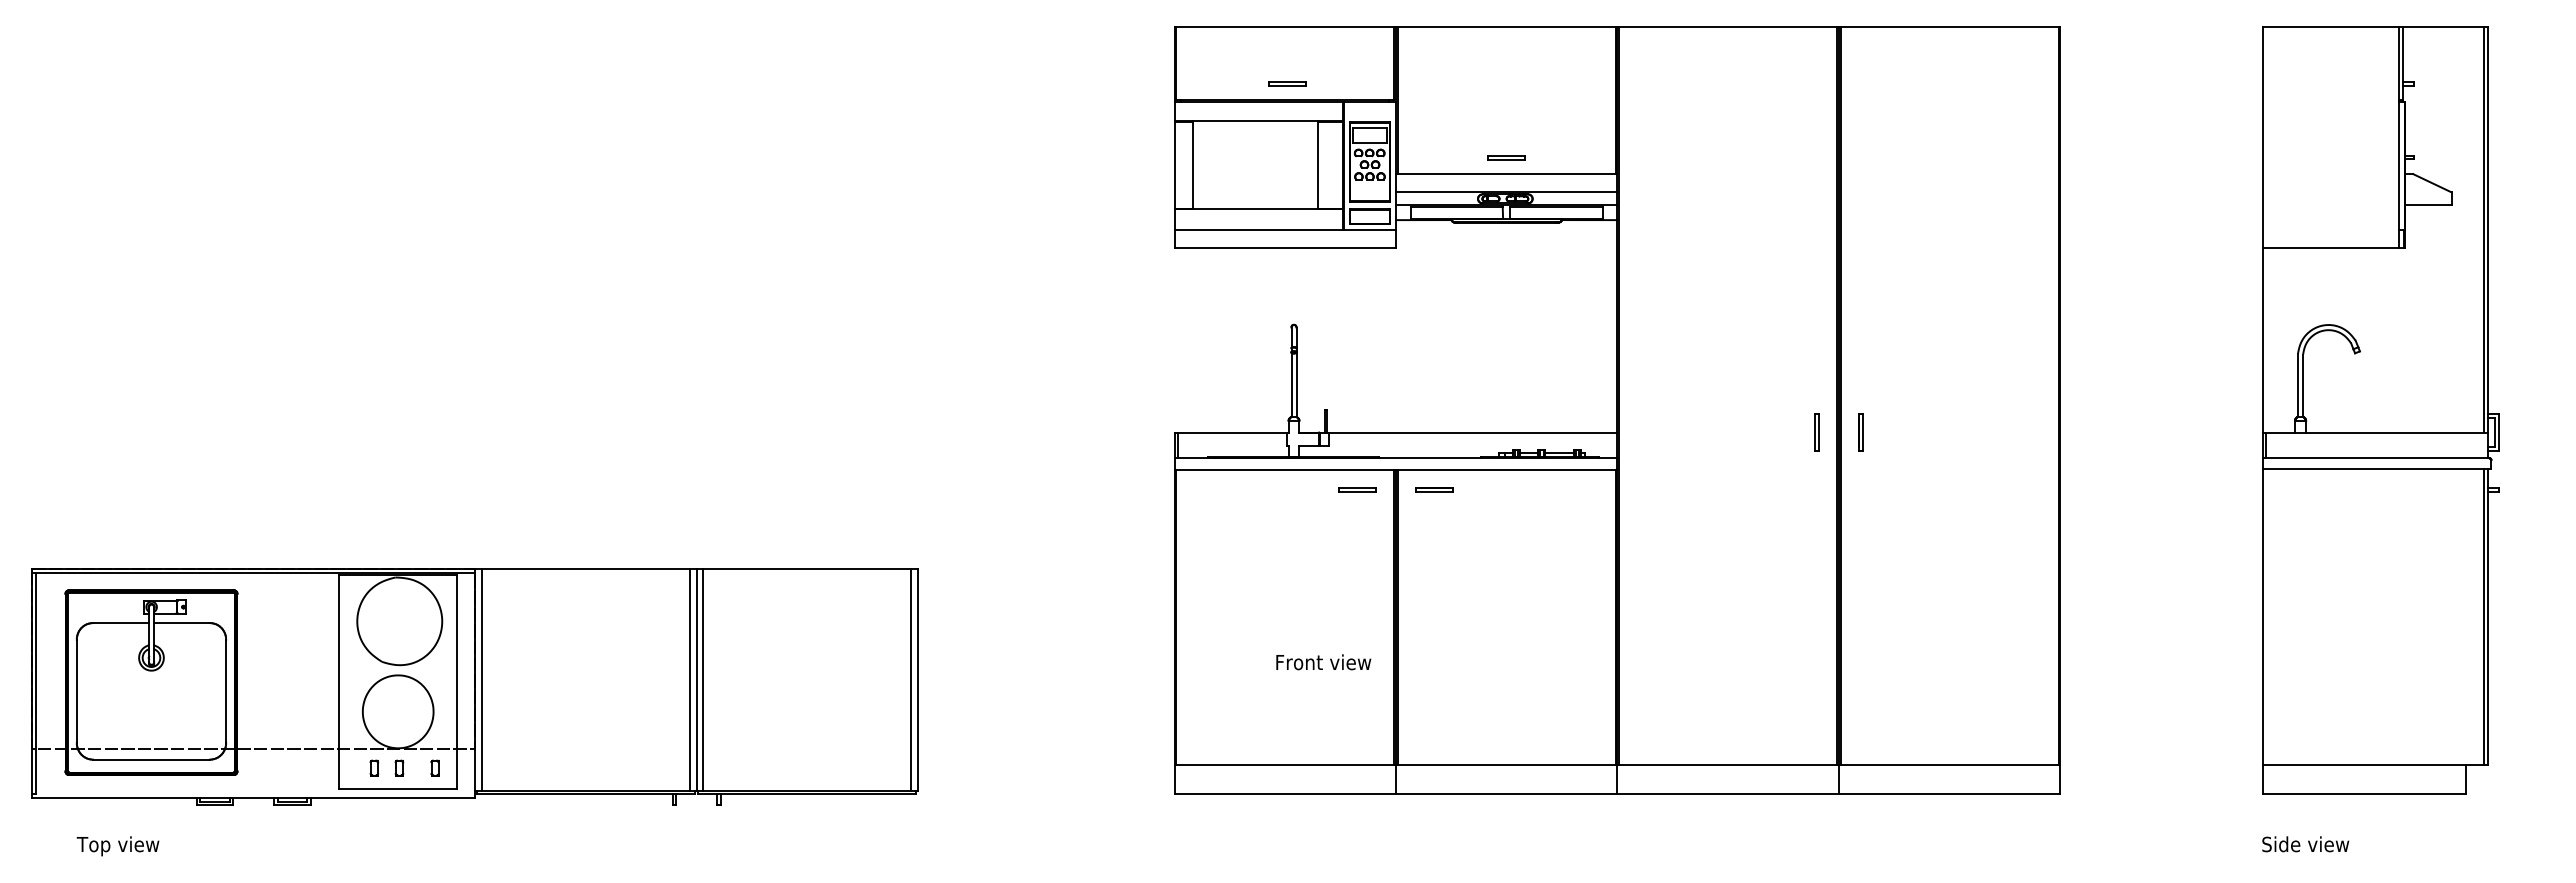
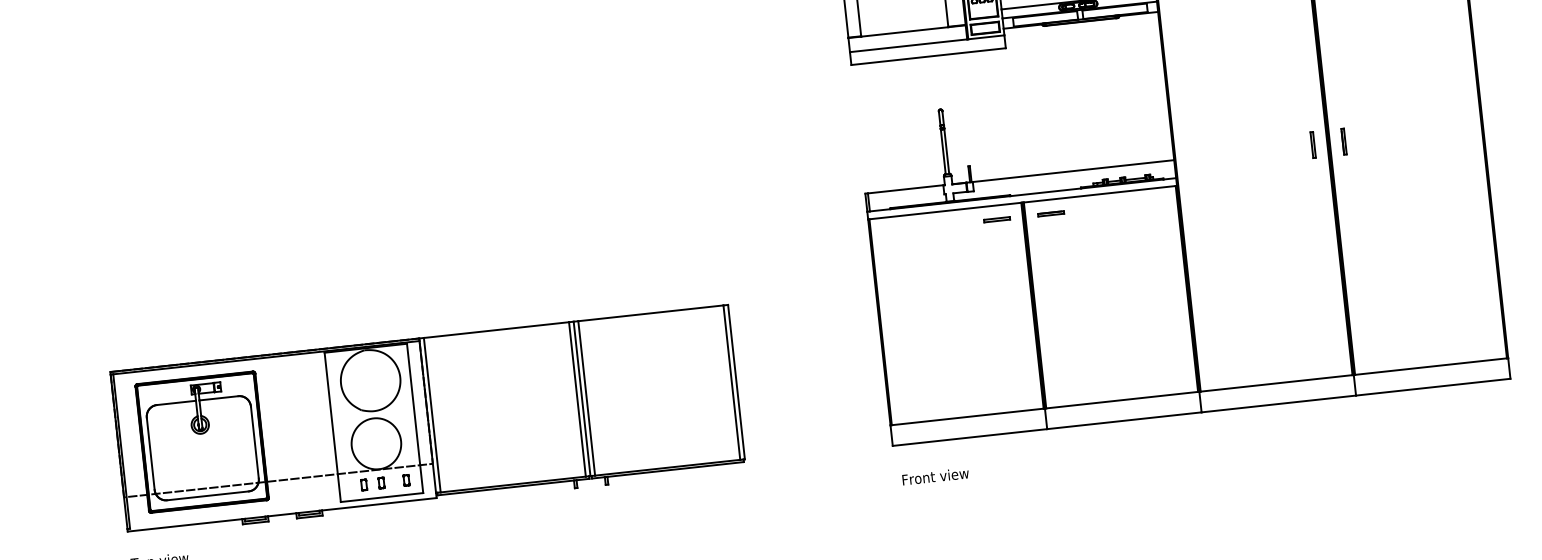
text: (1323, 662) -> (935, 476), moved
part: (474, 686) -> (427, 420), moved

